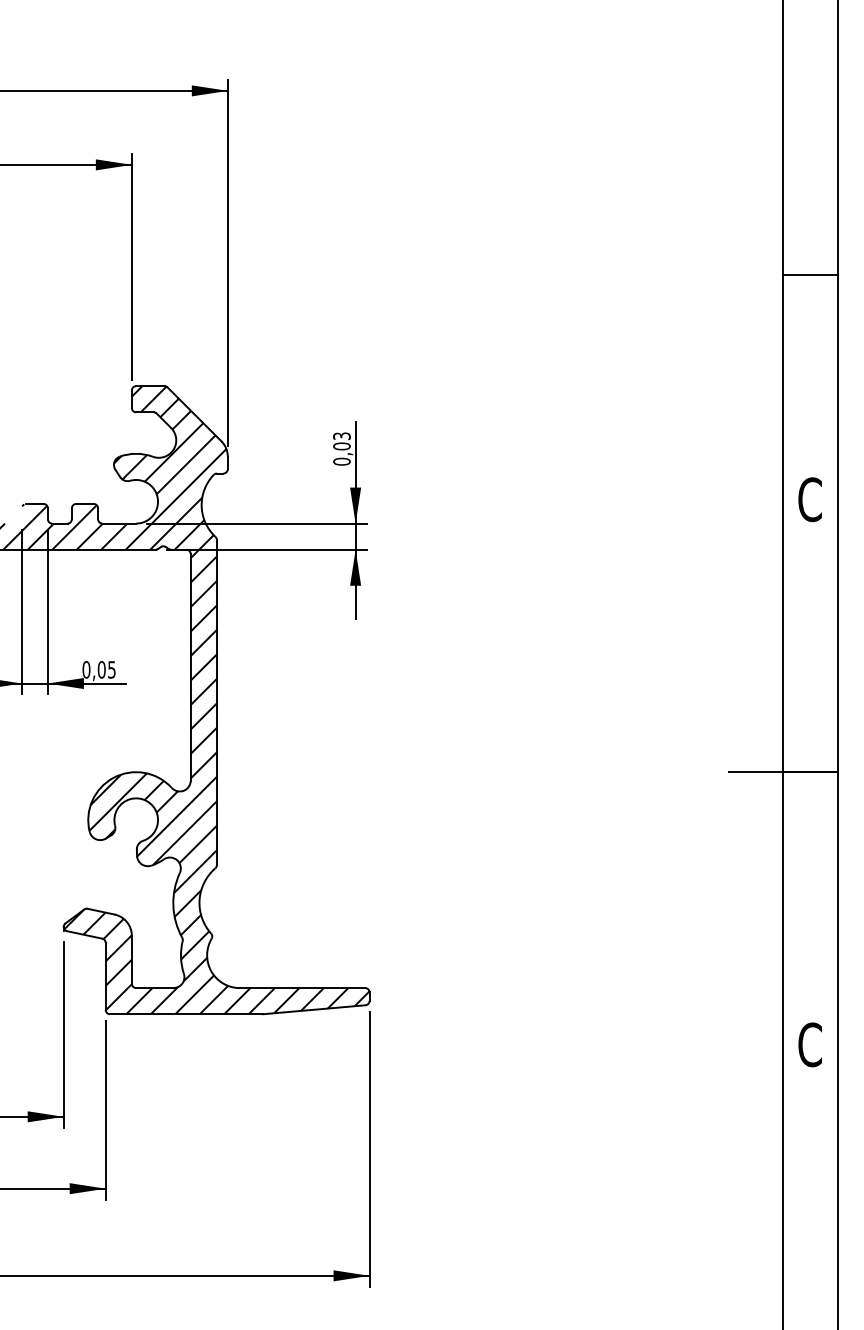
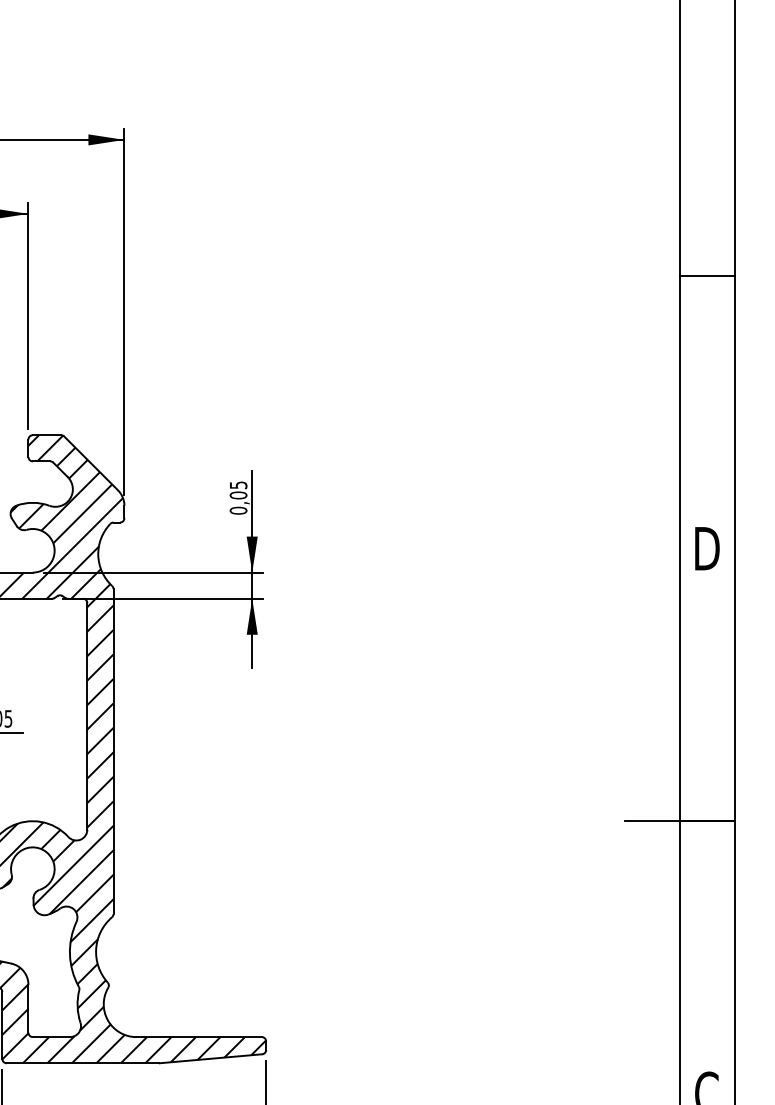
line: (810, 274) -> (707, 275), moved
text: (341, 435) -> (238, 484), 0,03 -> 0,05
text: (810, 499) -> (707, 548), C -> D

